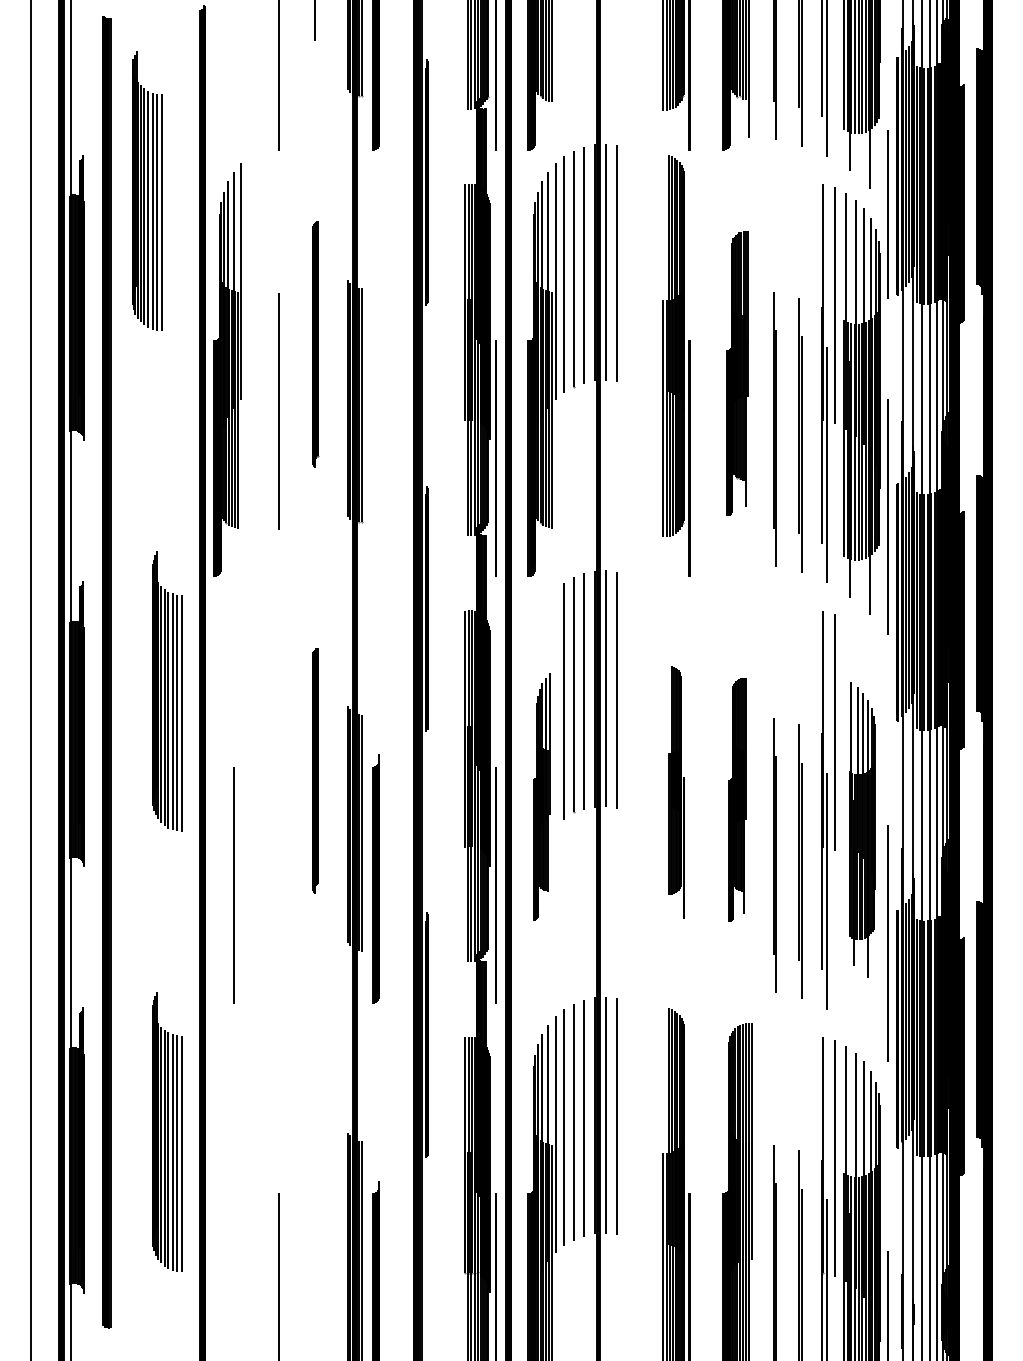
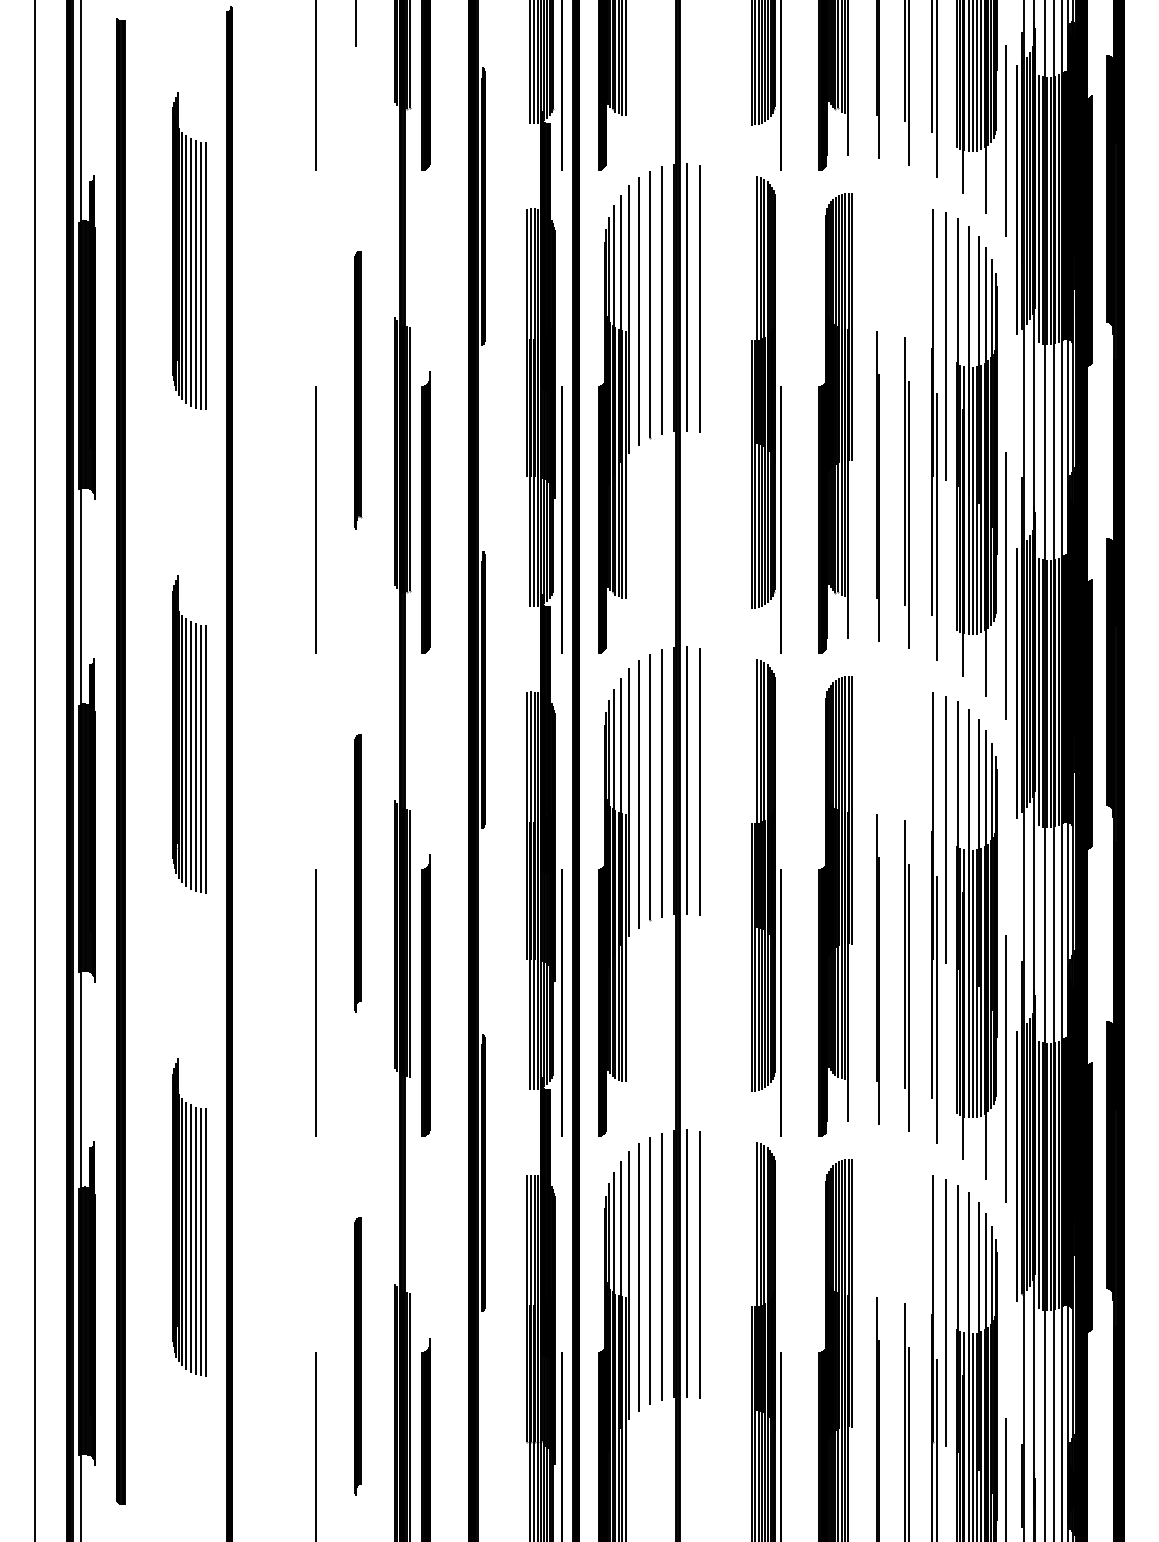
part: (146, 190) -> (189, 250), moved
line: (887, 213) -> (1005, 140), moved
part: (227, 370) -> (257, 419), removed
part: (737, 373) -> (835, 423), size x1.43
line: (278, 410) -> (315, 519), moved
part: (375, 452) -> (425, 512), added
part: (167, 691) -> (189, 734), moved
part: (676, 792) -> (766, 897), size x1.67
part: (541, 796) -> (613, 902), size x1.67
part: (737, 800) -> (835, 906), size x1.67
part: (861, 830) -> (976, 940), size x1.43
line: (233, 884) -> (315, 1002), moved
part: (167, 1132) -> (189, 1217), moved
part: (315, 1197) -> (357, 1356), added

